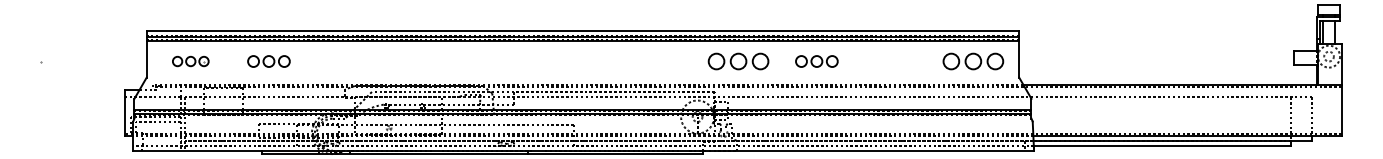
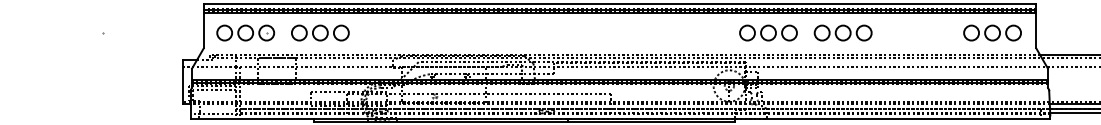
part: (190, 61) -> (245, 33), size x1.67
part: (268, 61) -> (319, 33), size x1.43
part: (816, 61) -> (842, 33), size x1.43

